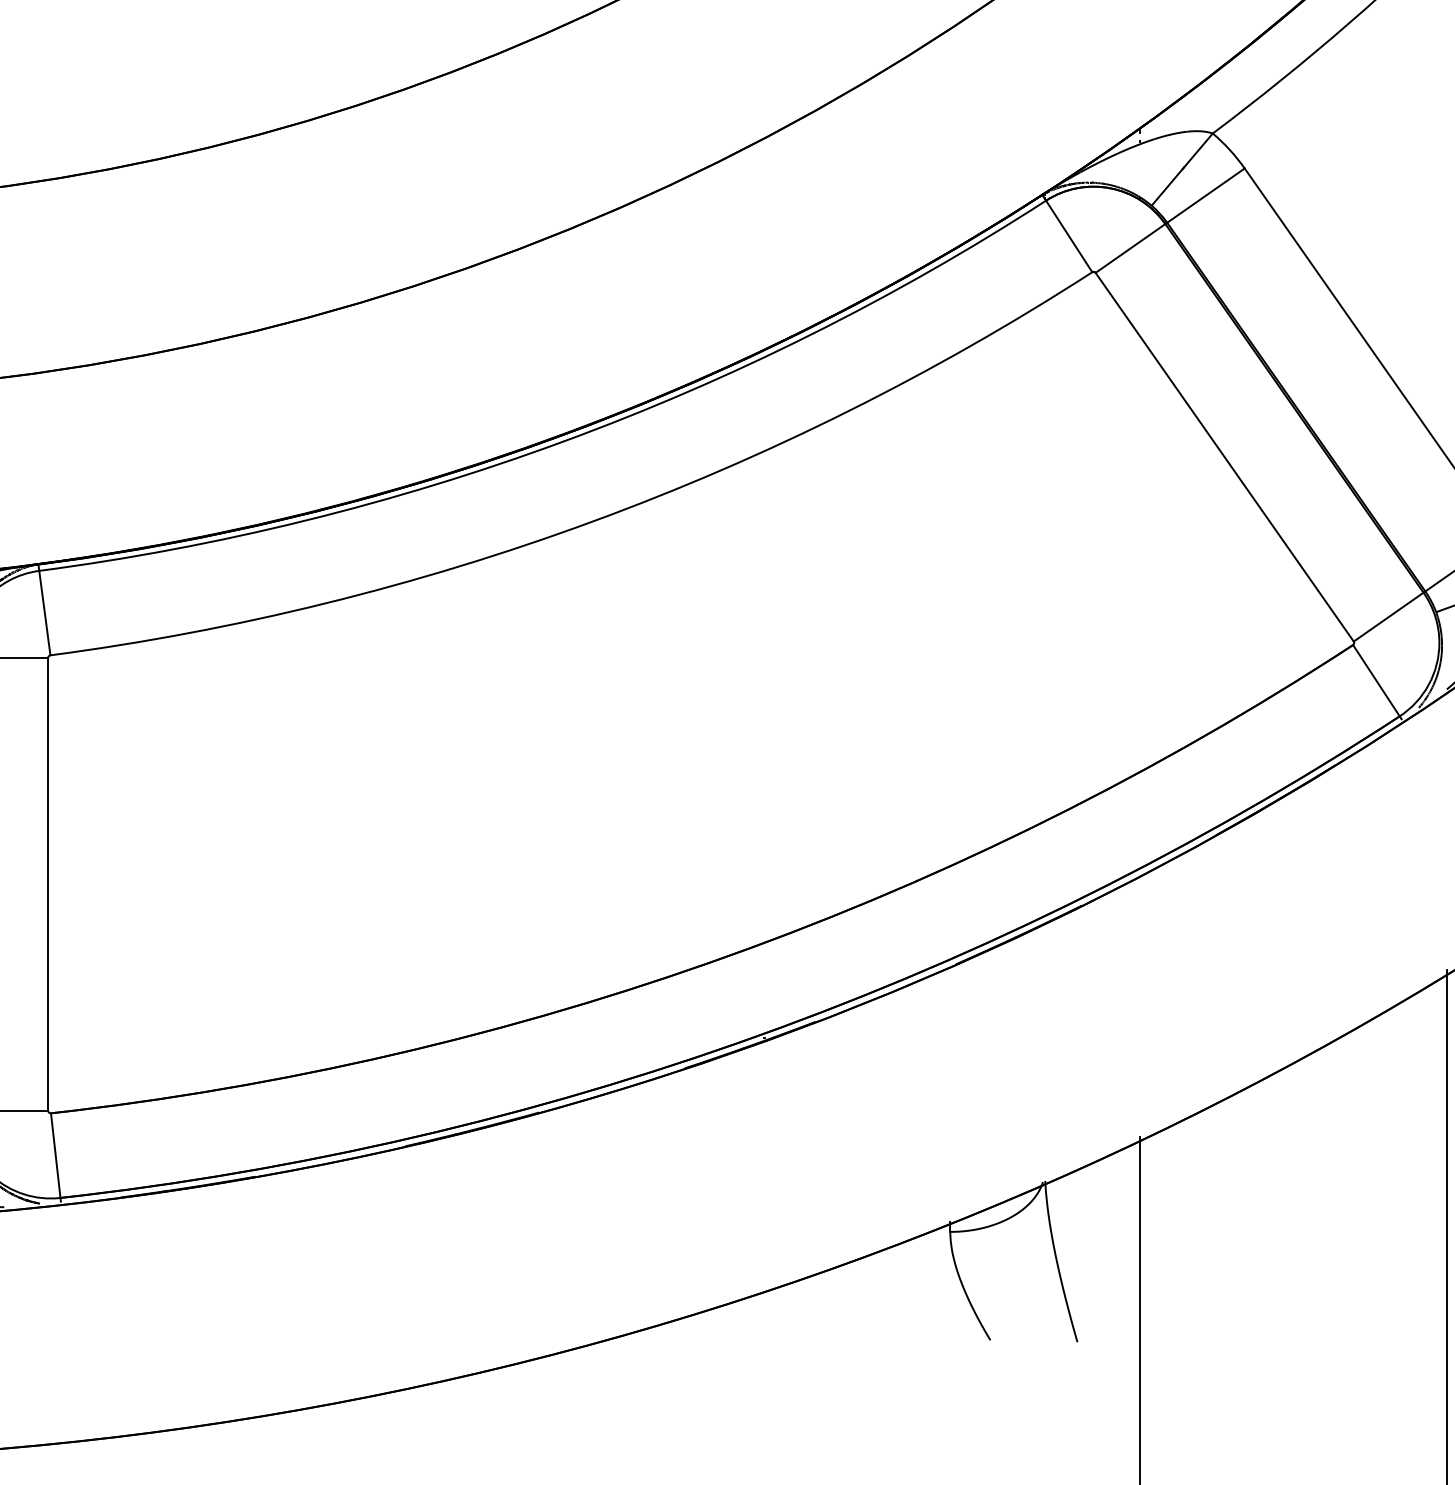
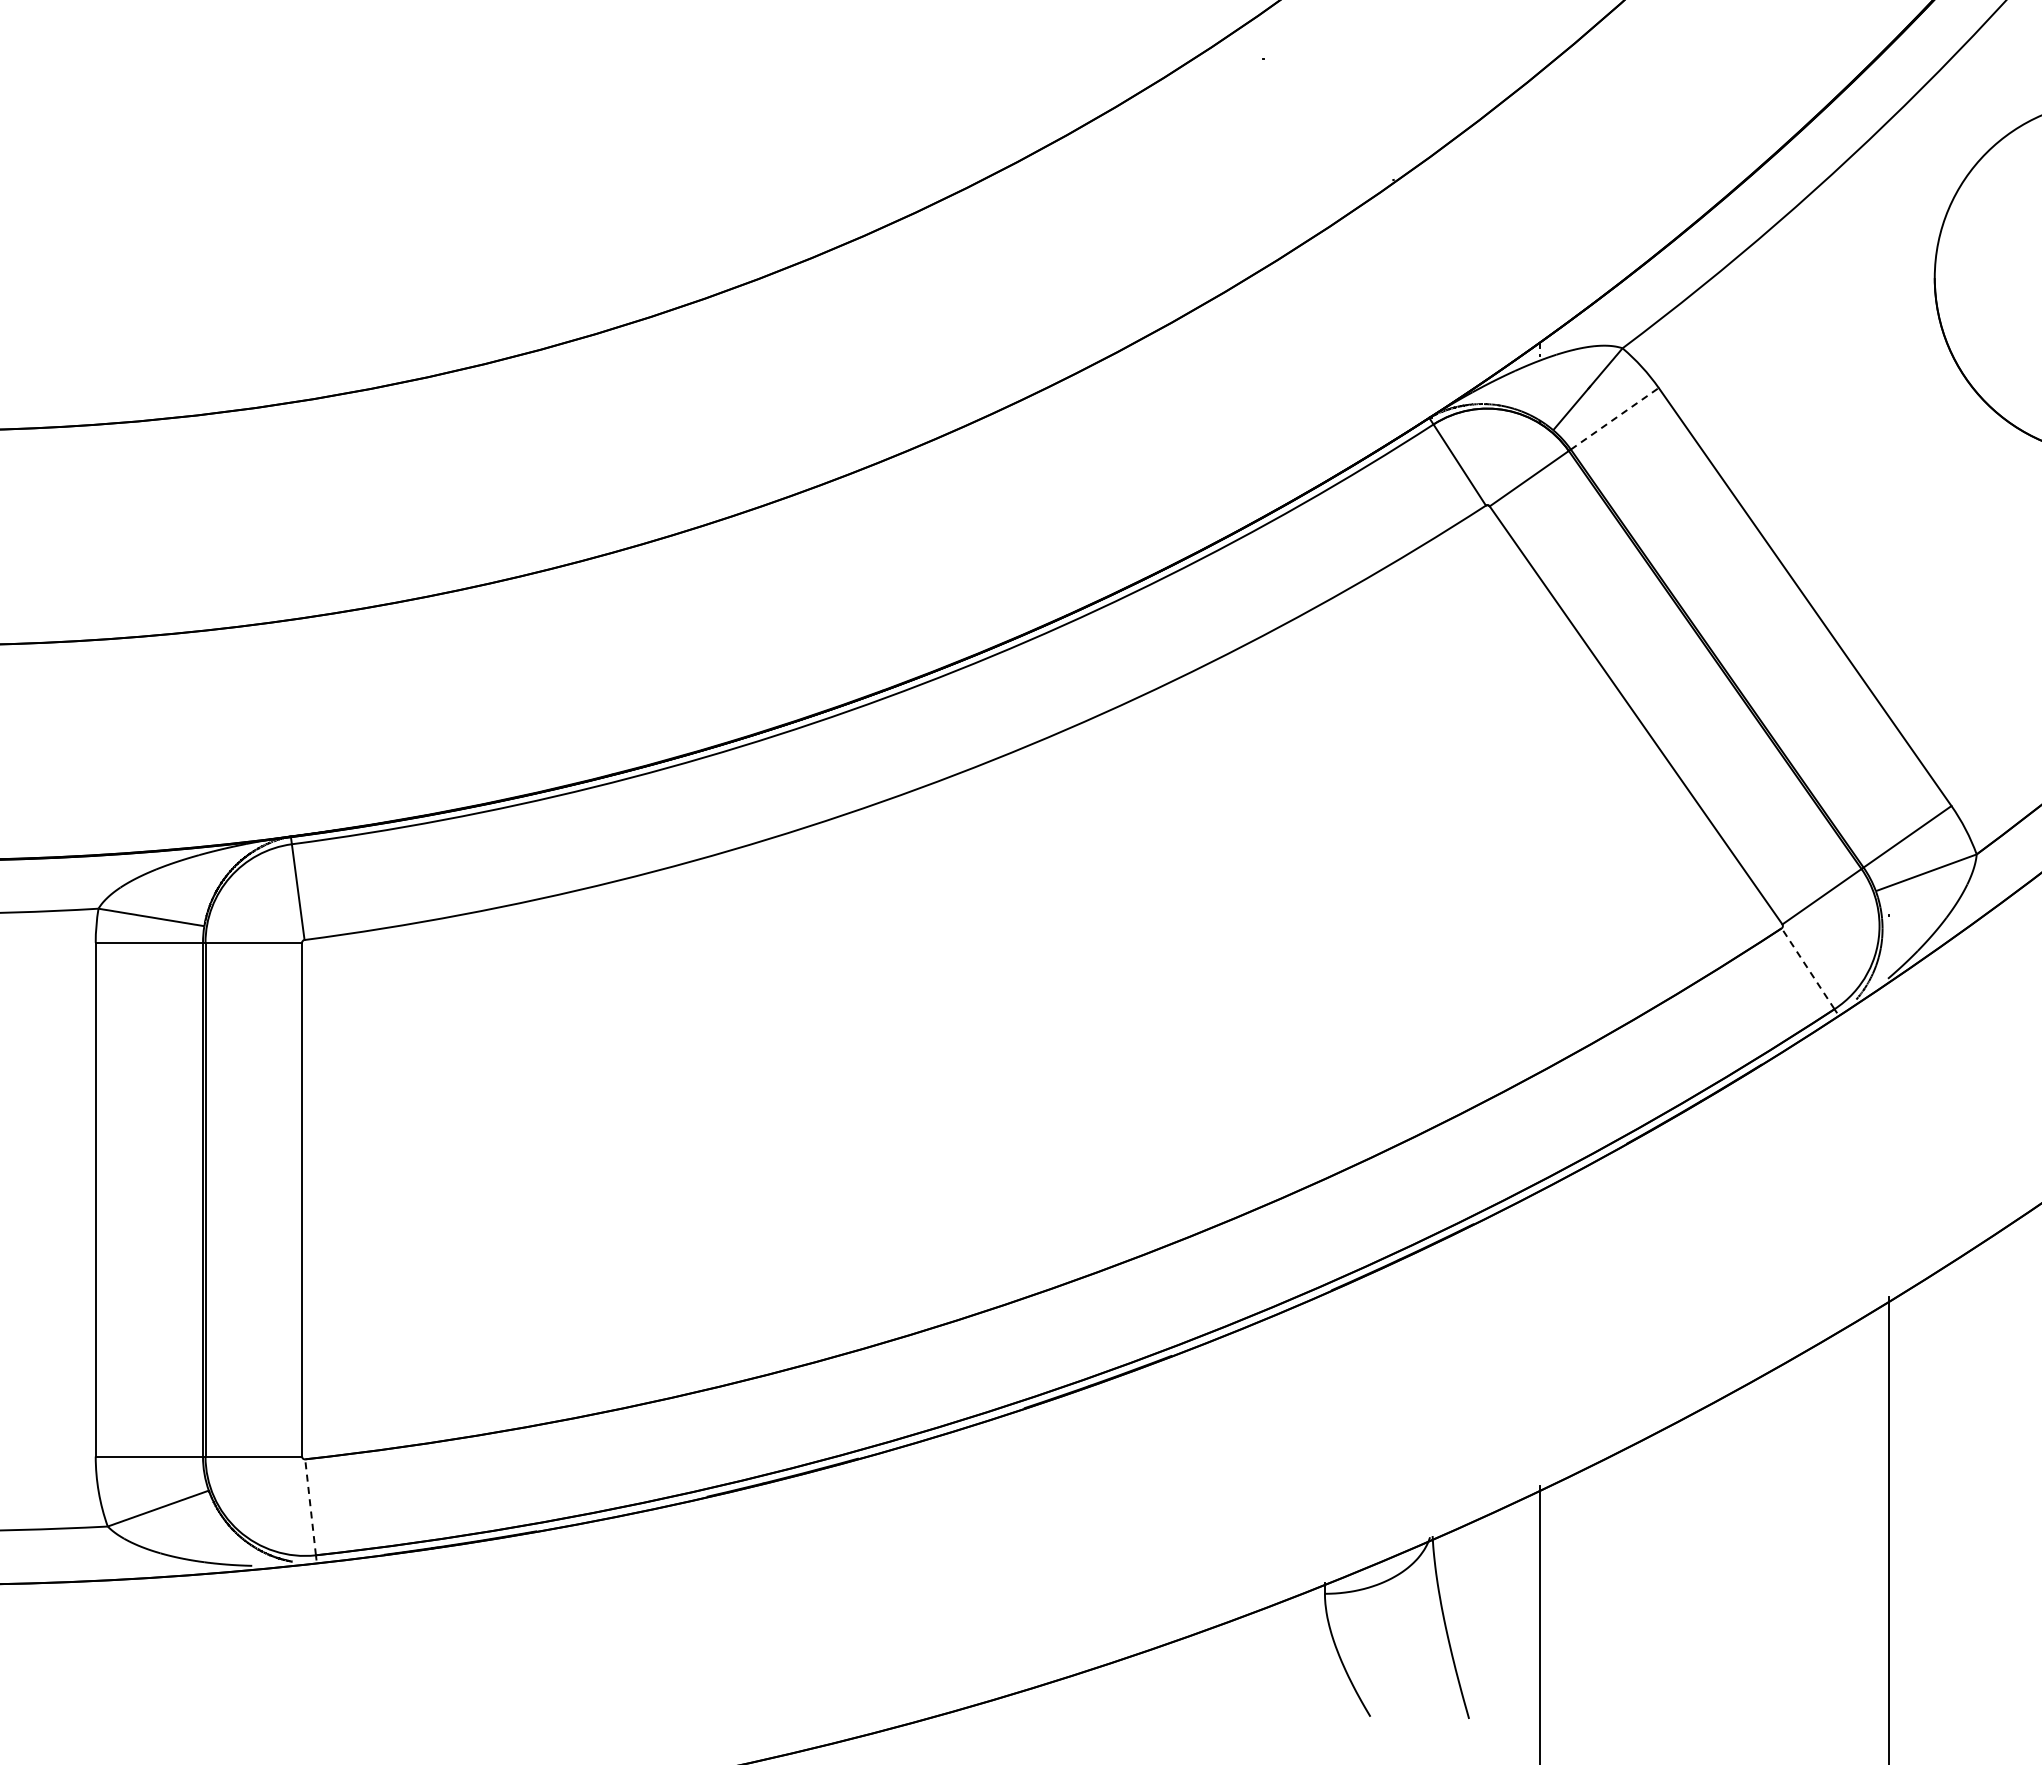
line: (1205, 195) -> (1614, 418), solid -> dashed
line: (1375, 680) -> (1807, 968), solid -> dashed
line: (55, 1154) -> (310, 1506), solid -> dashed

